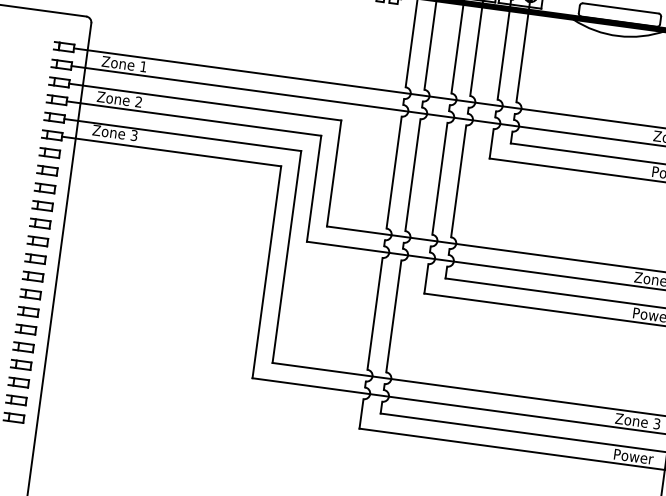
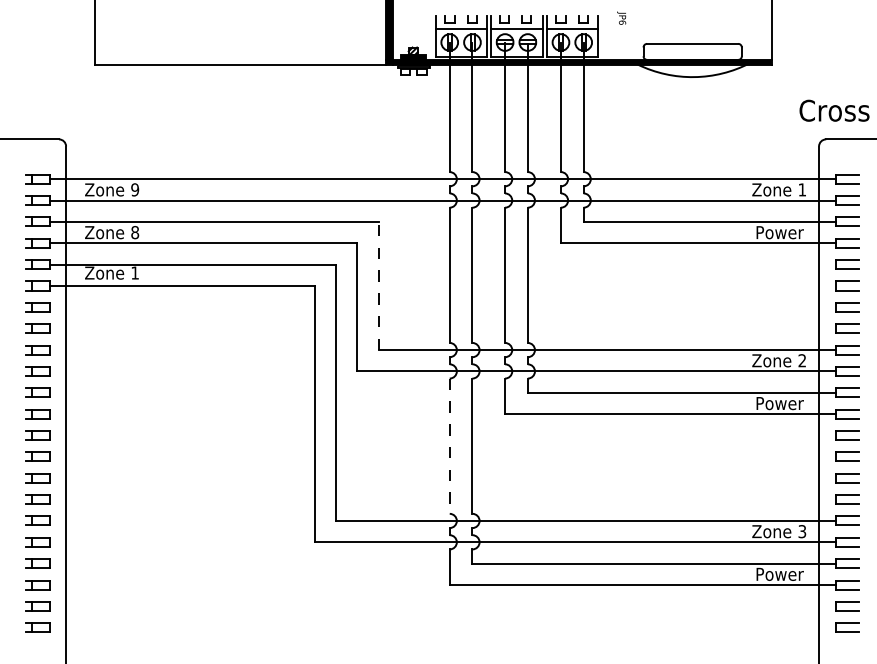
text: (143, 66) -> (135, 189), 1 -> 9
text: (139, 102) -> (135, 232), 2 -> 8
text: (133, 135) -> (134, 272), 3 -> 1
line: (334, 173) -> (378, 285), solid -> dashed
line: (374, 314) -> (449, 446), solid -> dashed

